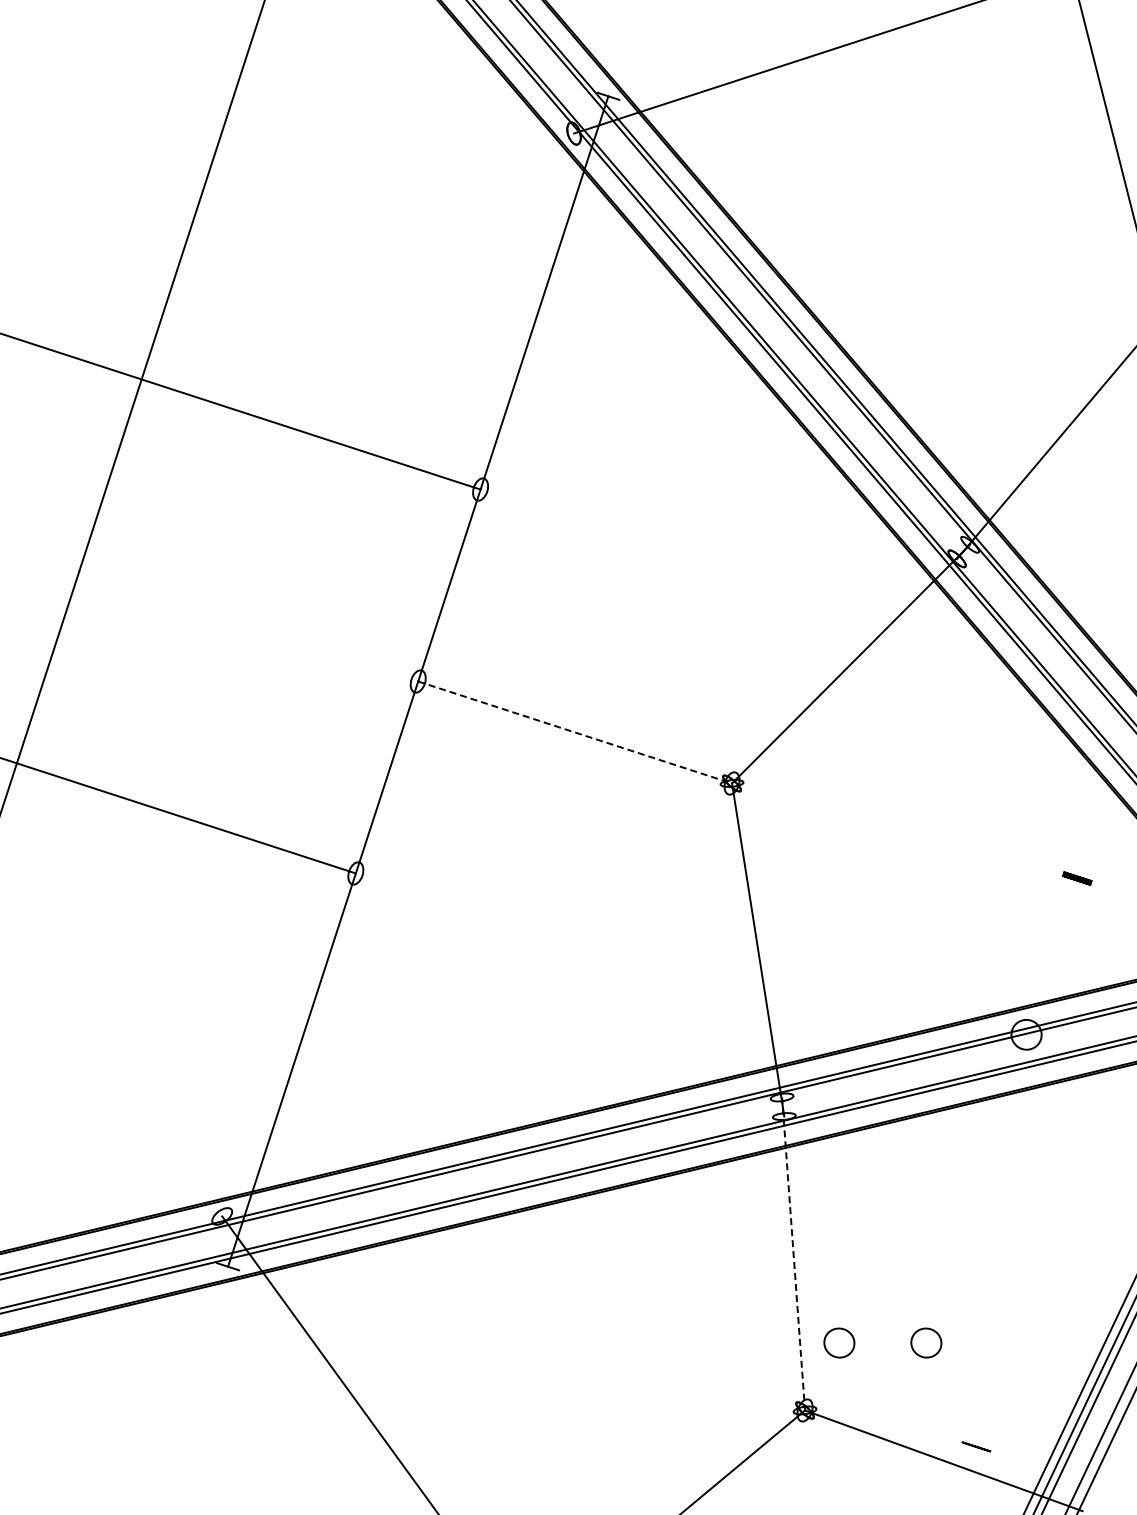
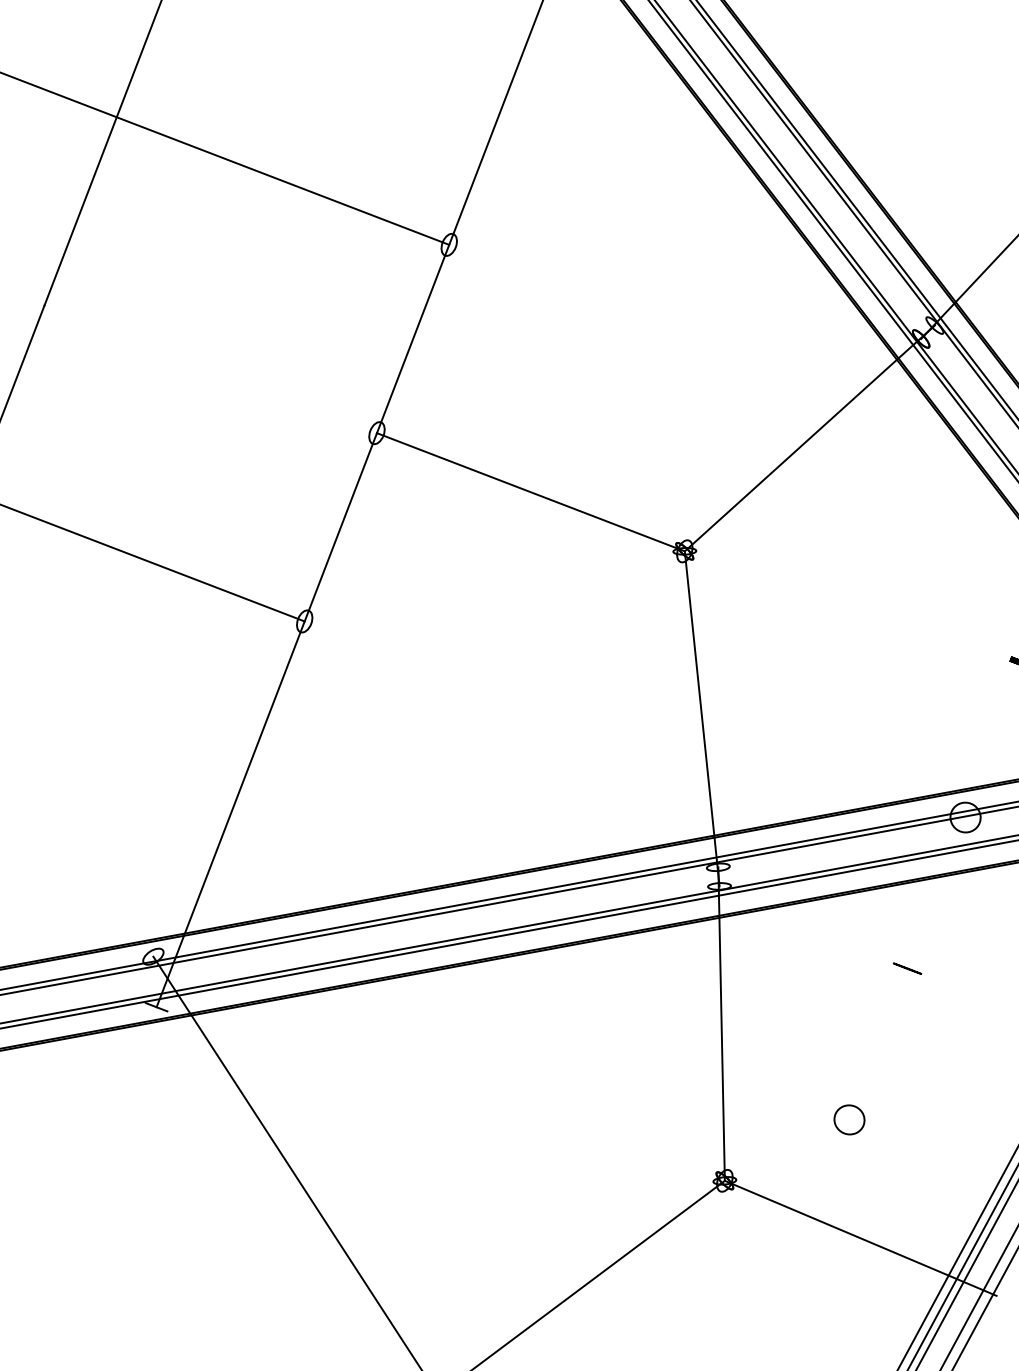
line: (575, 732) -> (531, 492), dashed -> solid
line: (793, 1253) -> (721, 1023), dashed -> solid
part: (839, 1342) -> (762, 1114), removed
line: (976, 1446) -> (907, 968), moved

